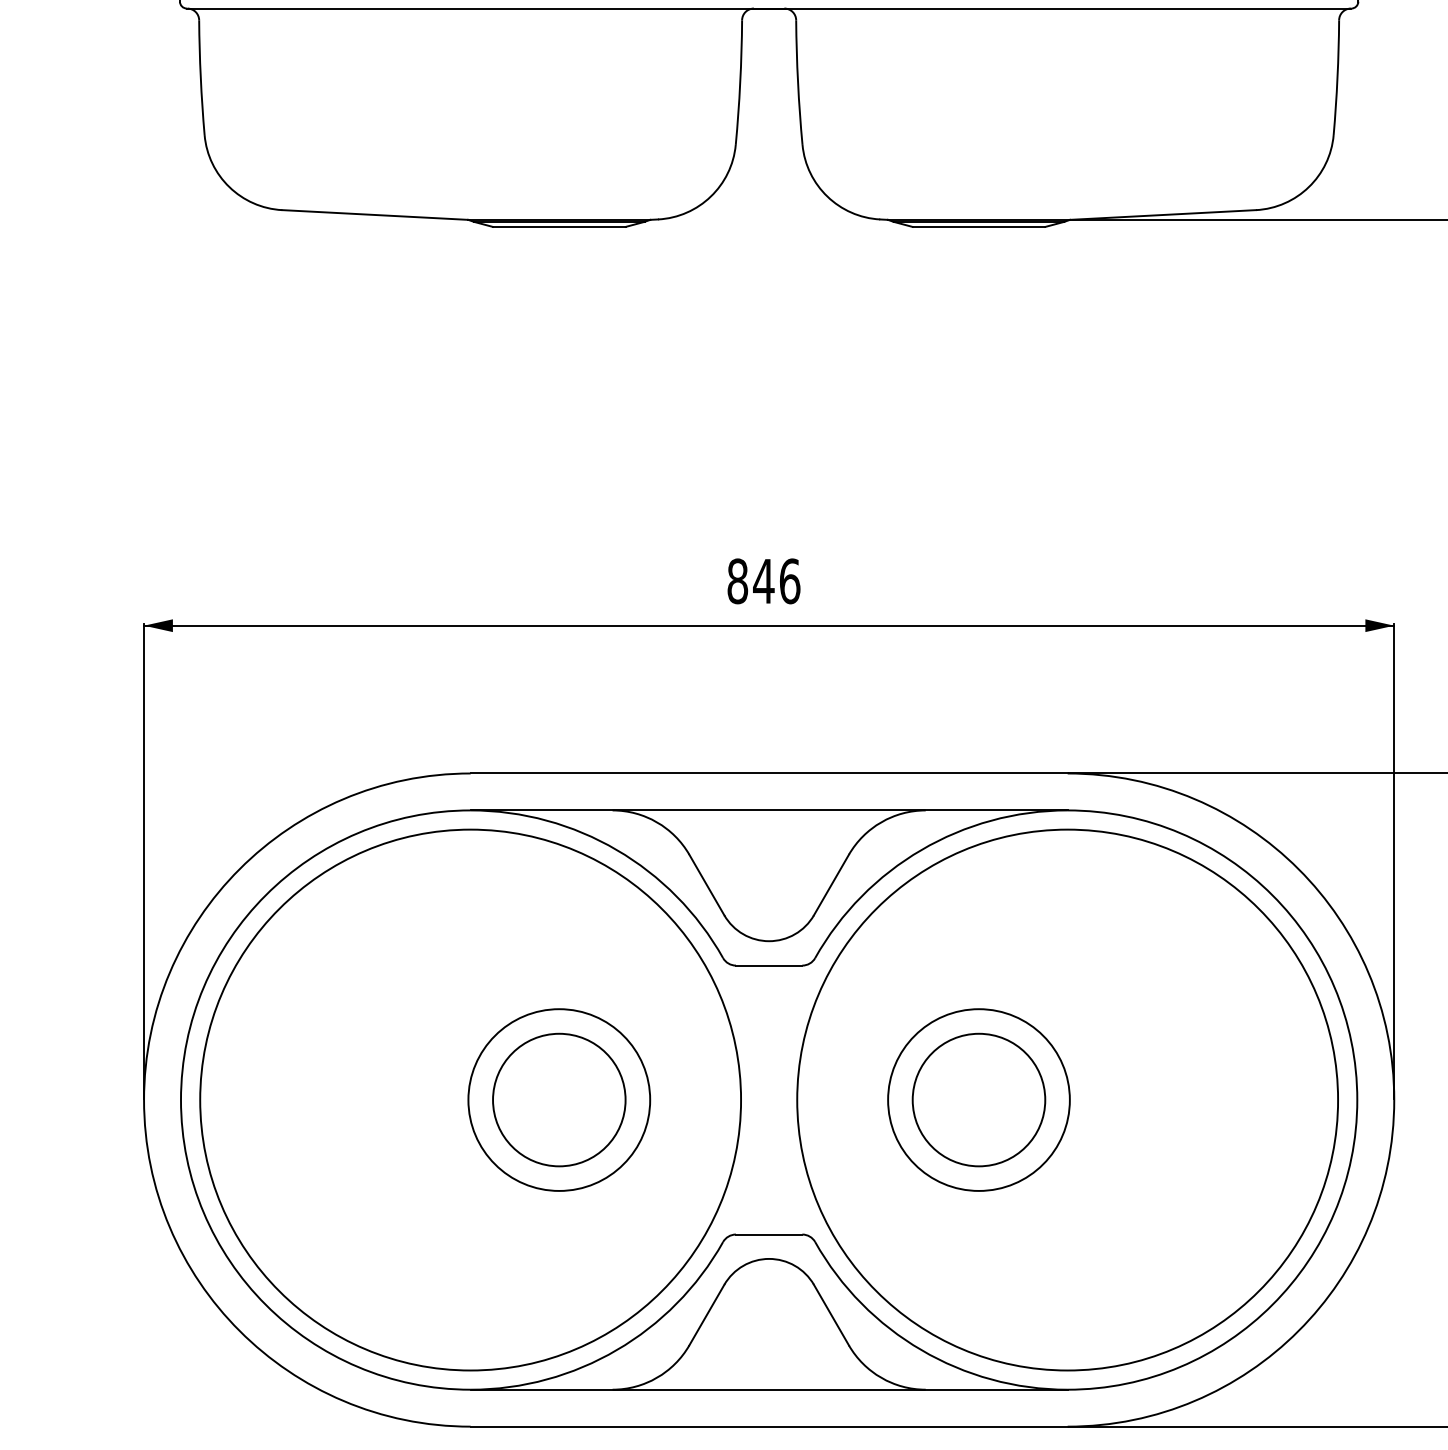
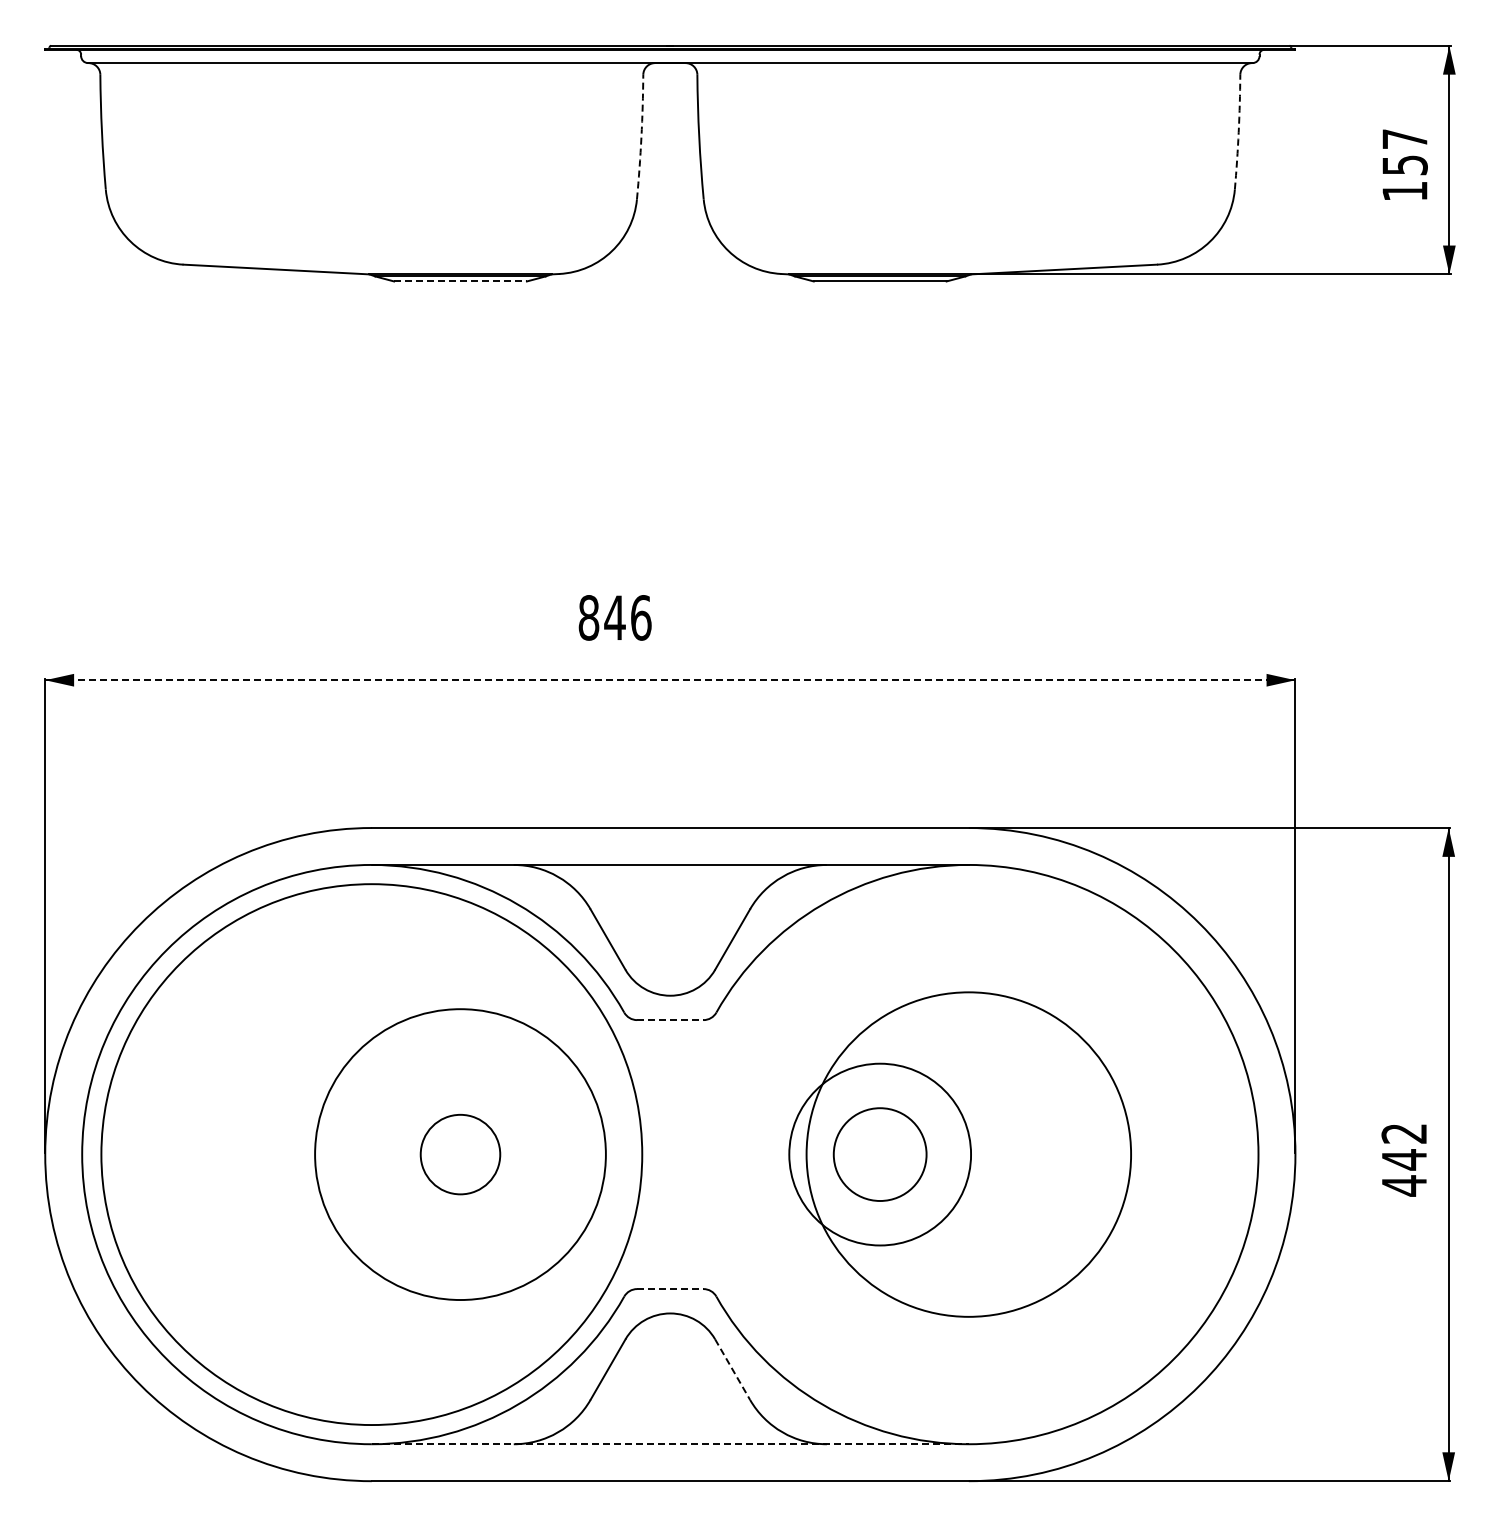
arc: (1337, 77) -> (1238, 132), solid -> dashed
arc: (740, 82) -> (641, 137), solid -> dashed
line: (560, 226) -> (461, 281), solid -> dashed
text: (763, 580) -> (614, 617), moved
line: (769, 625) -> (670, 680), solid -> dashed
line: (769, 965) -> (670, 1020), solid -> dashed
circle: (559, 1099) -> (460, 1154), size x0.6
circle: (559, 1099) -> (460, 1154), size x1.6
circle: (978, 1099) -> (879, 1154), size x0.7
circle: (1067, 1099) -> (968, 1154), size x0.6
line: (769, 1234) -> (670, 1289), solid -> dashed
line: (831, 1314) -> (732, 1369), solid -> dashed
line: (769, 1389) -> (670, 1444), solid -> dashed

